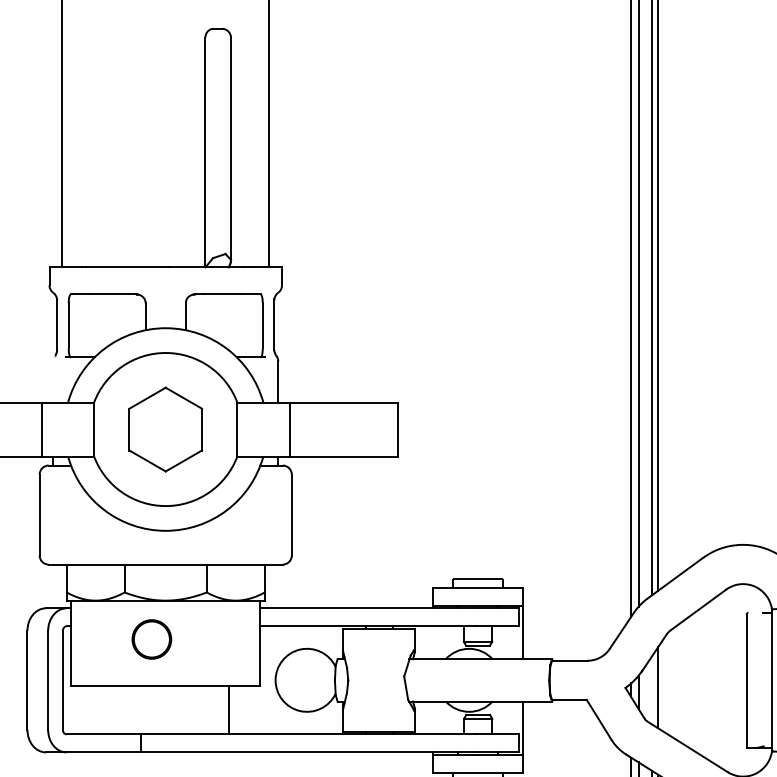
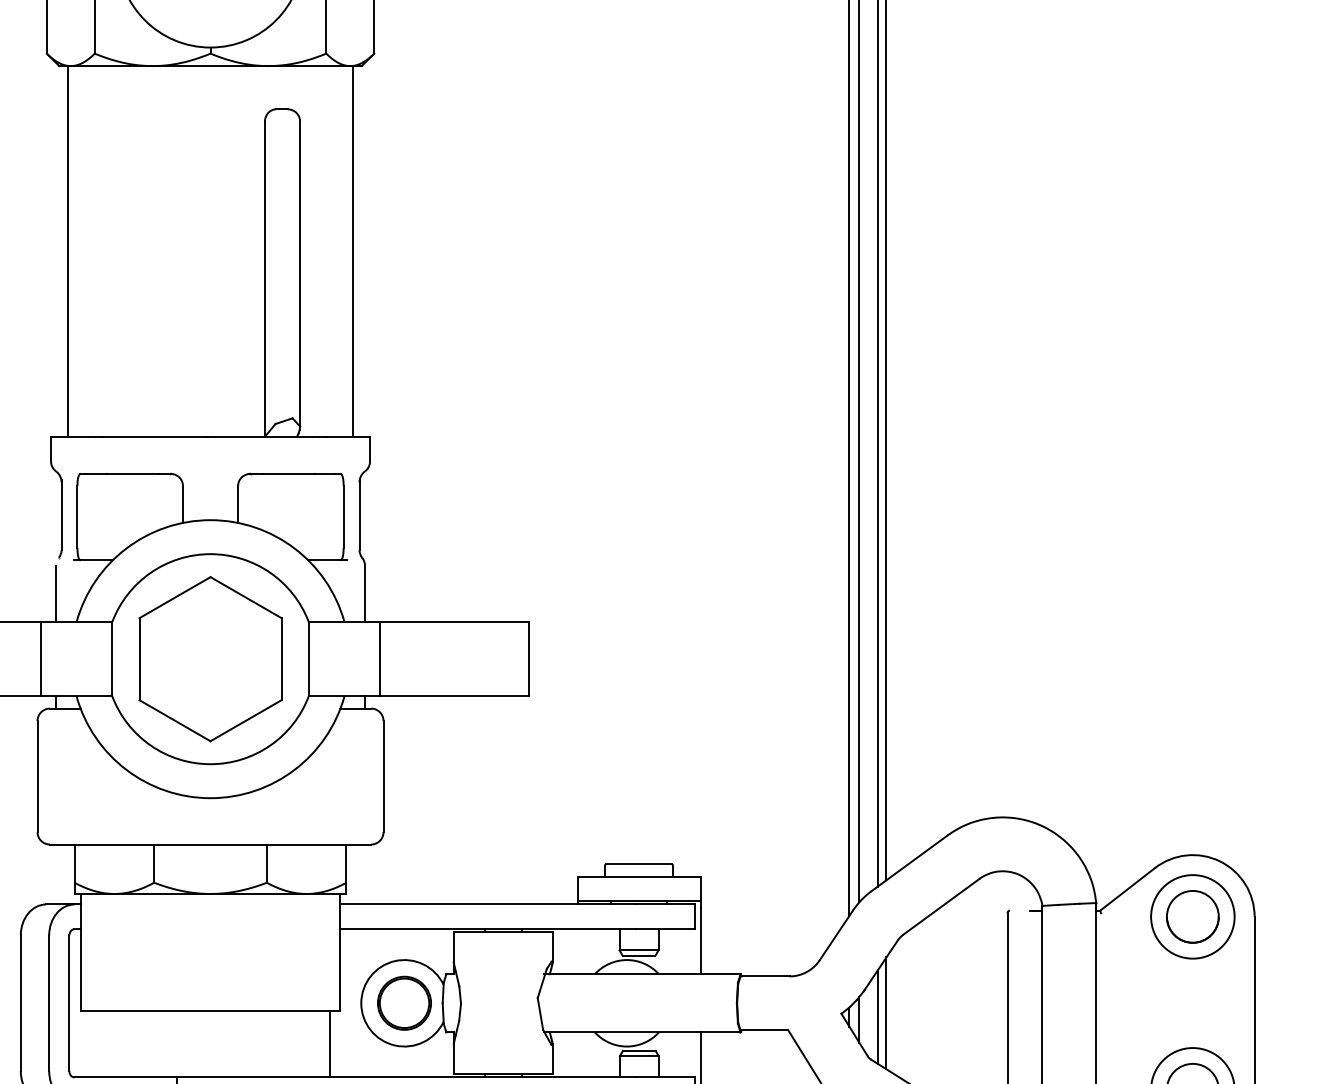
line: (53, 381) -> (56, 593), added
part: (165, 429) -> (210, 659), size x1.43
part: (151, 638) -> (404, 1002), moved
line: (651, 689) -> (877, 1016), added
line: (229, 710) -> (330, 1044), moved

